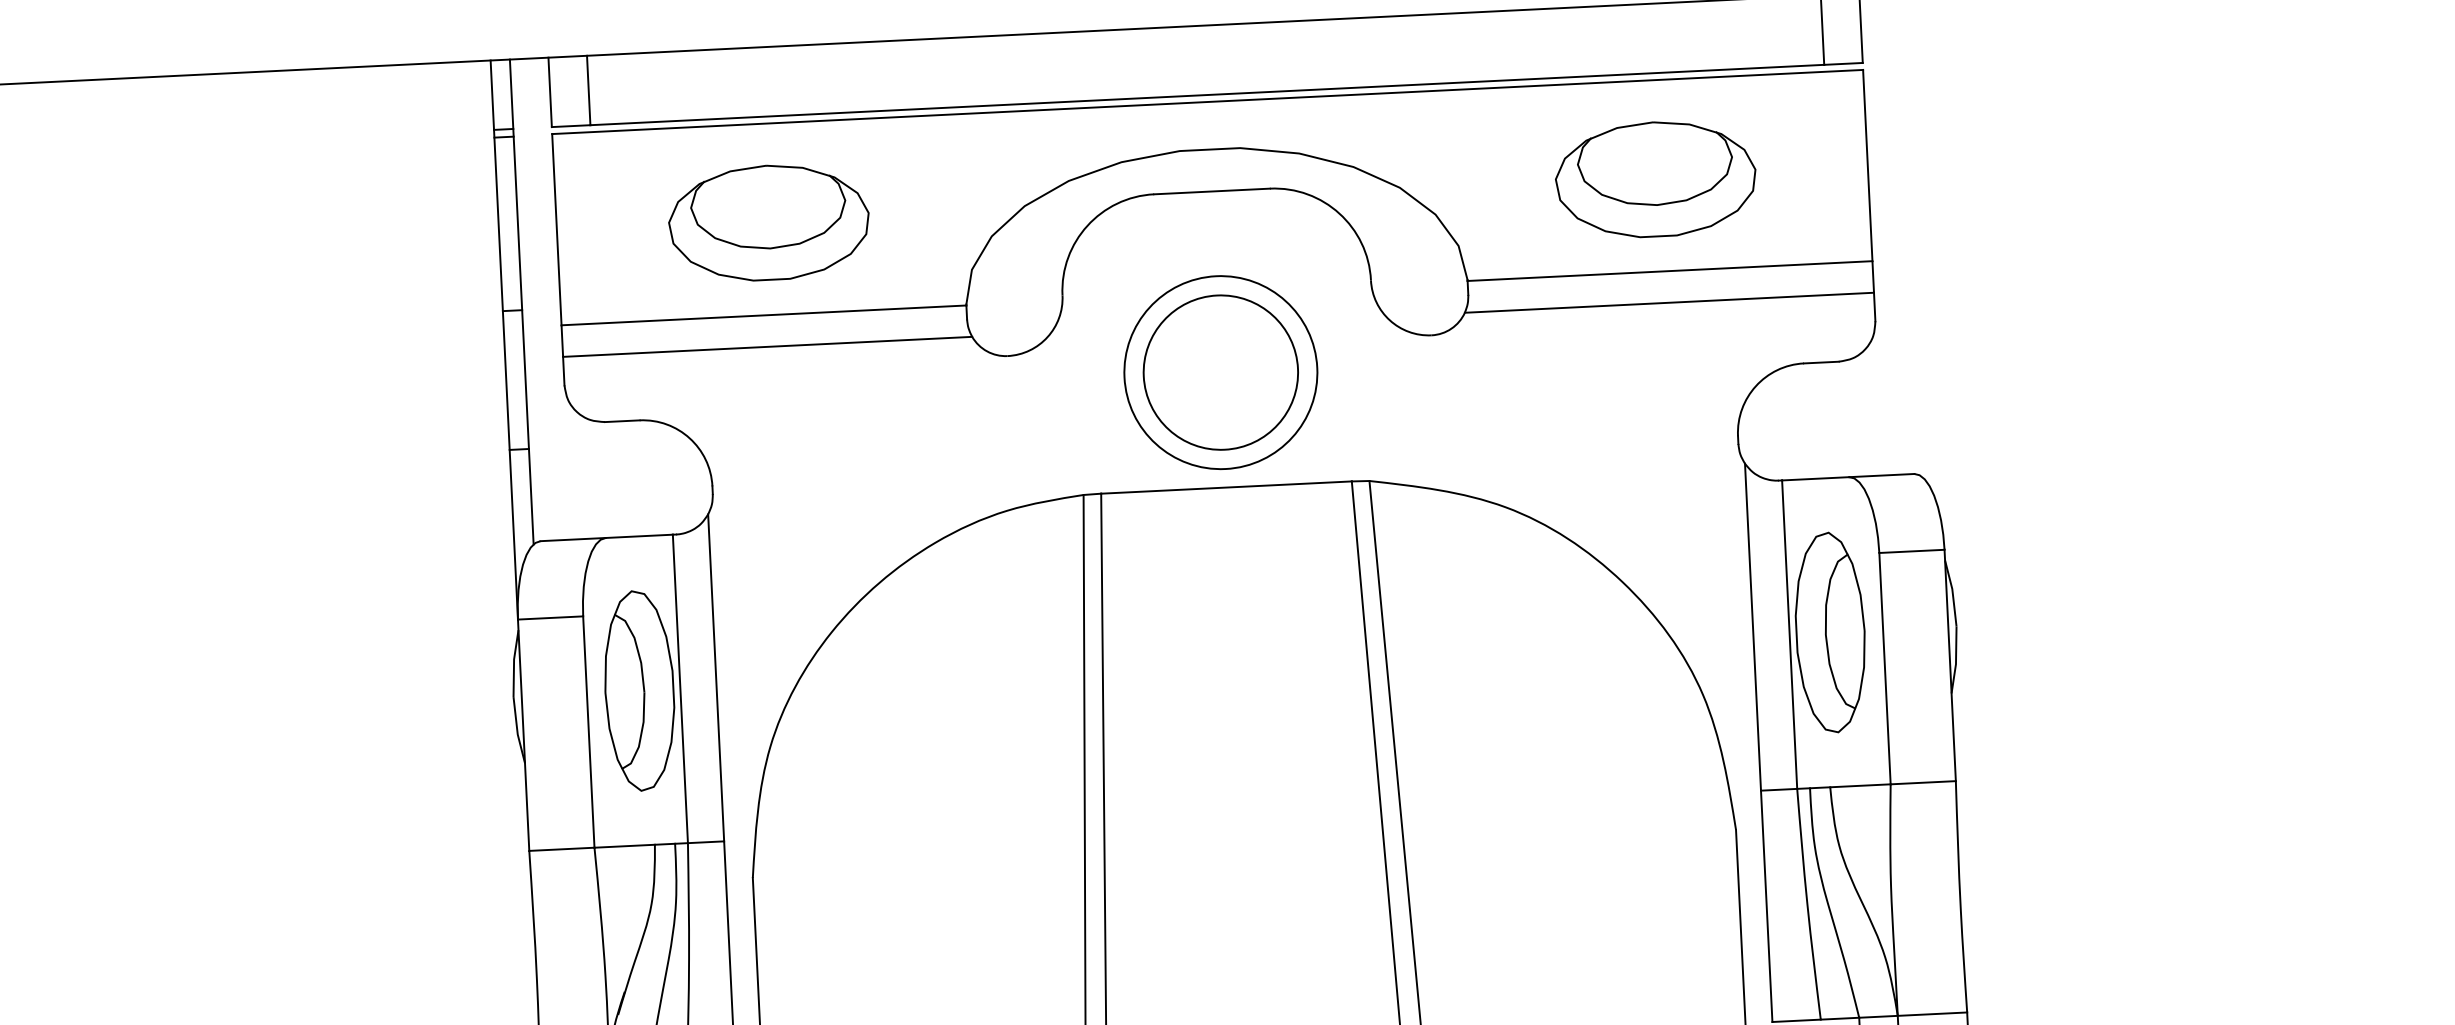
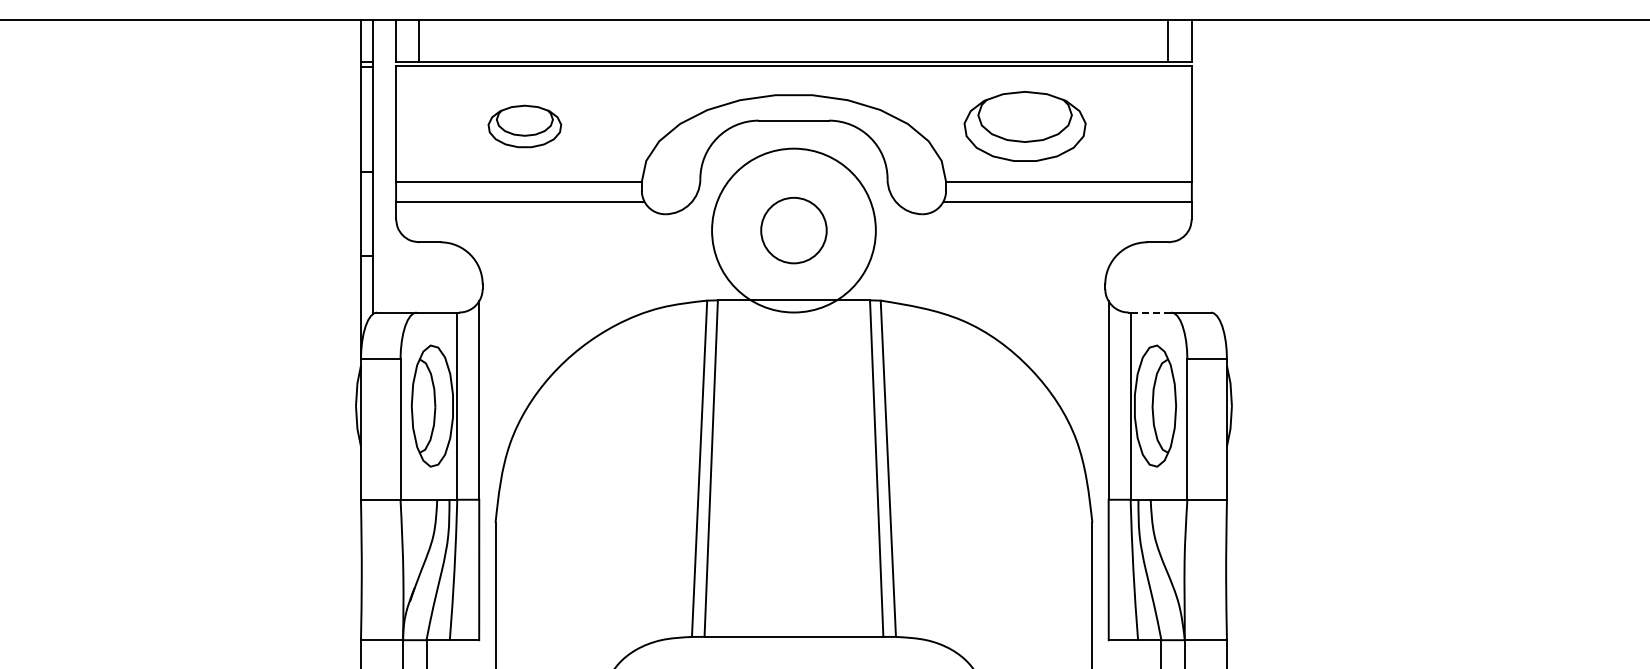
part: (1654, 179) -> (1024, 126), moved
part: (768, 222) -> (524, 126), size x0.6
circle: (1220, 372) -> (793, 230), size x0.7
circle: (1220, 372) -> (793, 230), size x1.4
line: (1814, 478) -> (1150, 312), solid -> dashed

